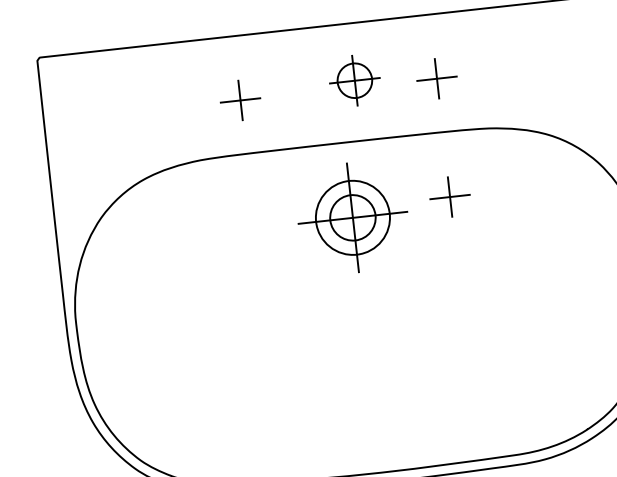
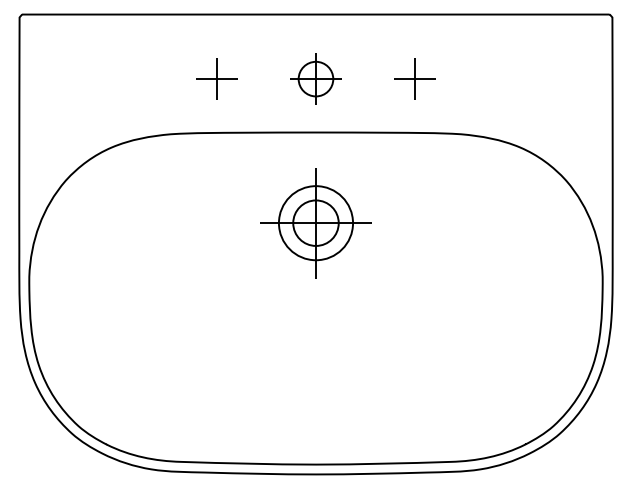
part: (354, 80) -> (315, 78), moved
part: (449, 196) -> (414, 197), removed
part: (352, 218) -> (315, 223), moved

